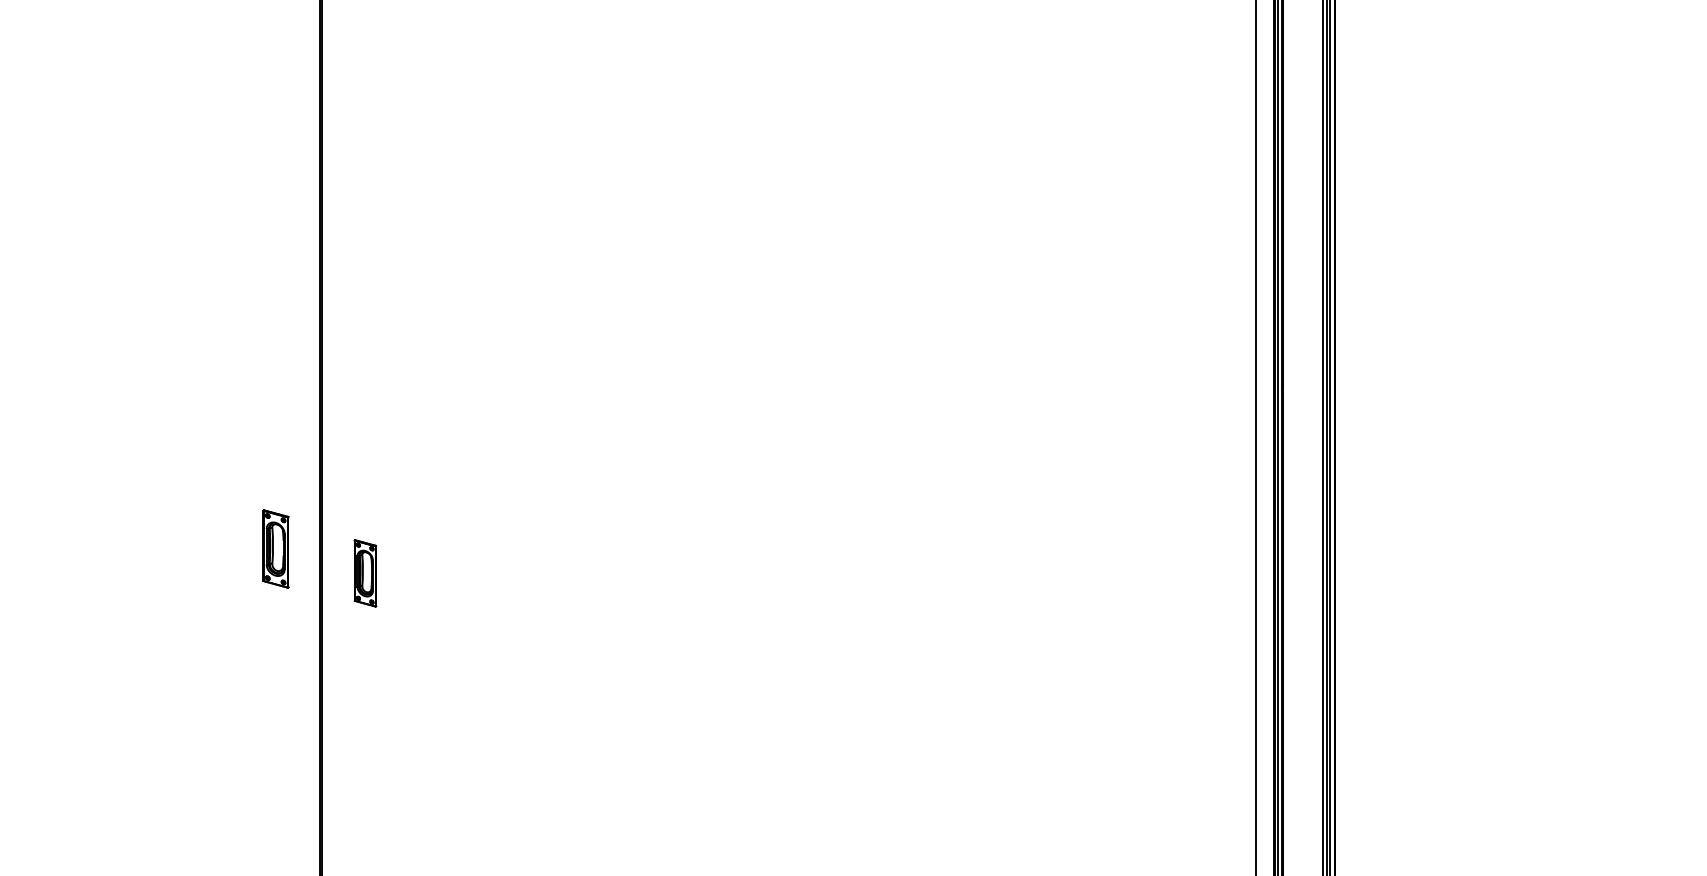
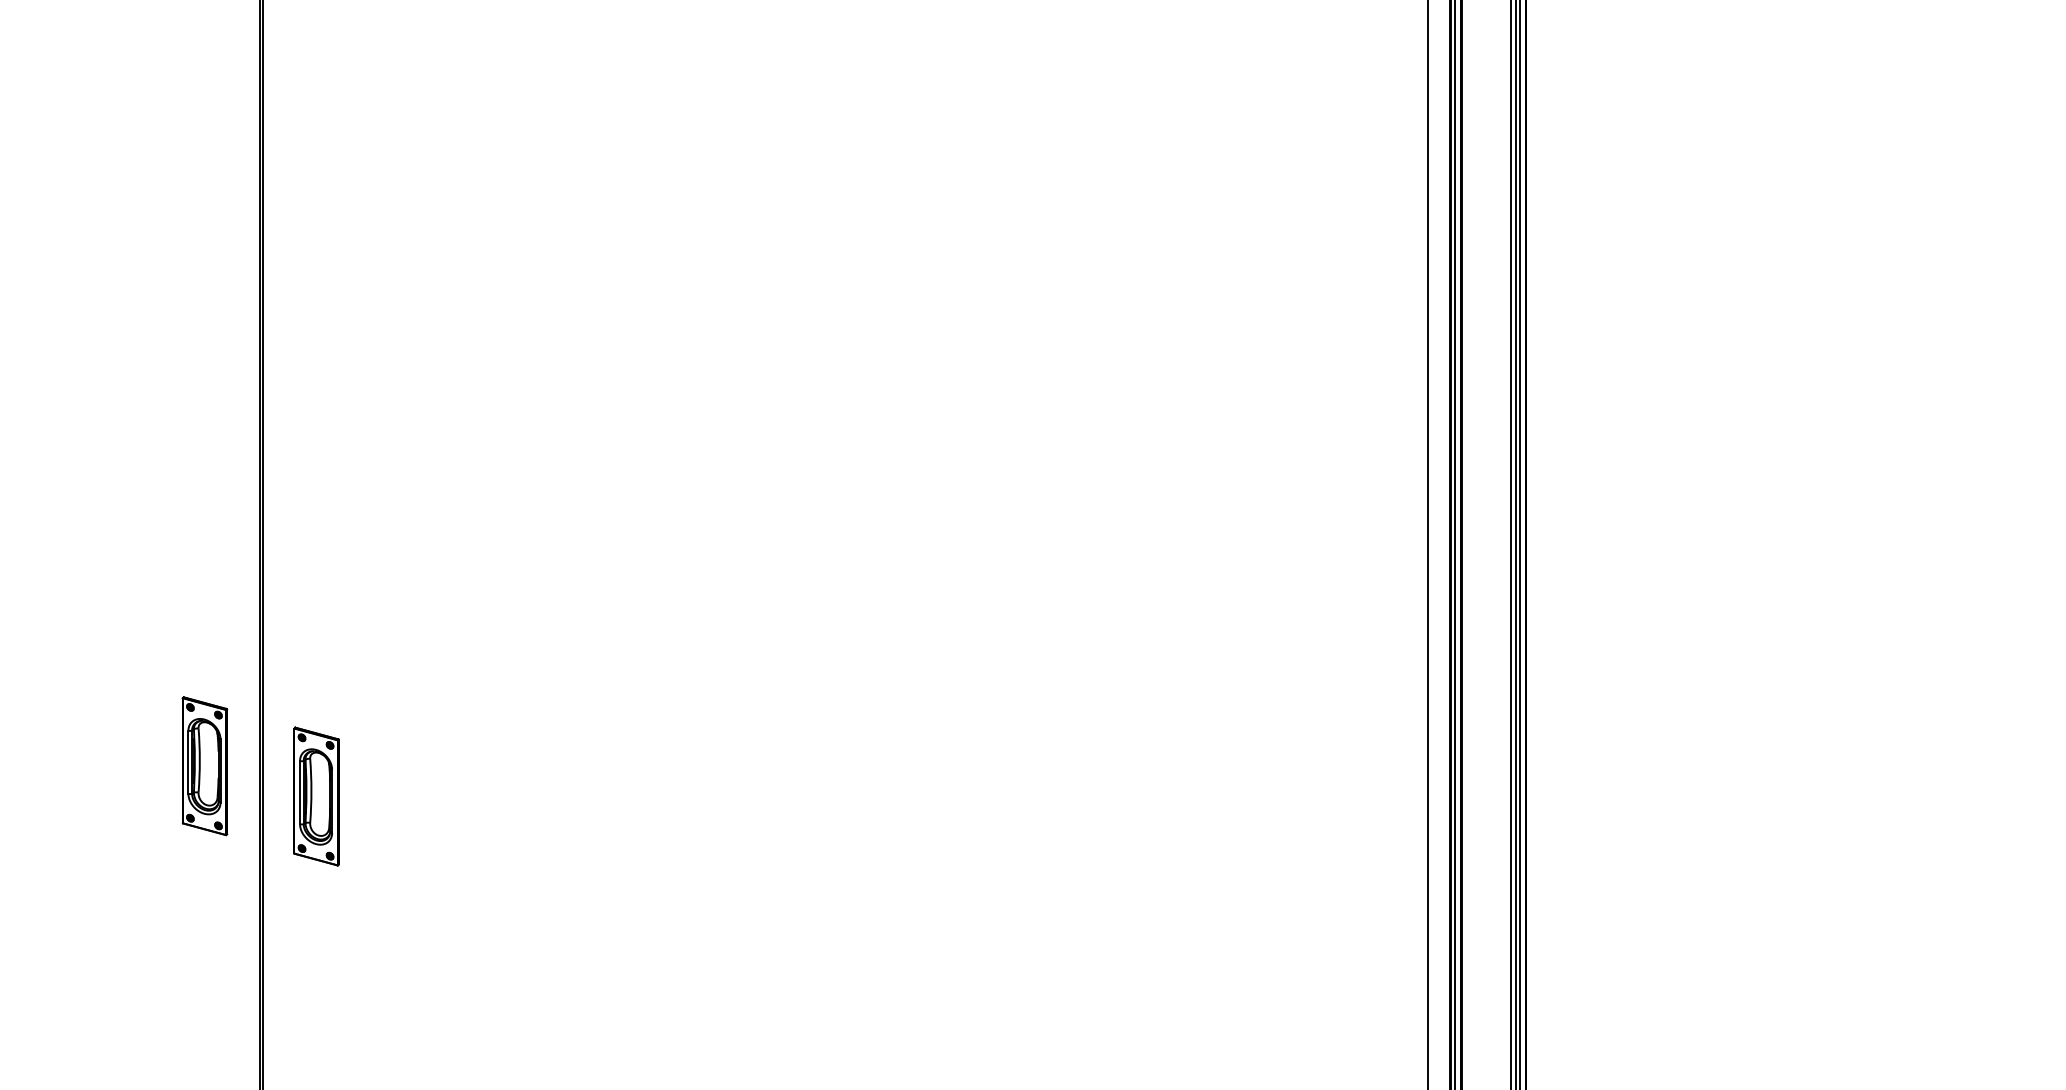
part: (275, 548) -> (204, 765), size x1.43
part: (365, 573) -> (316, 796), size x1.67

